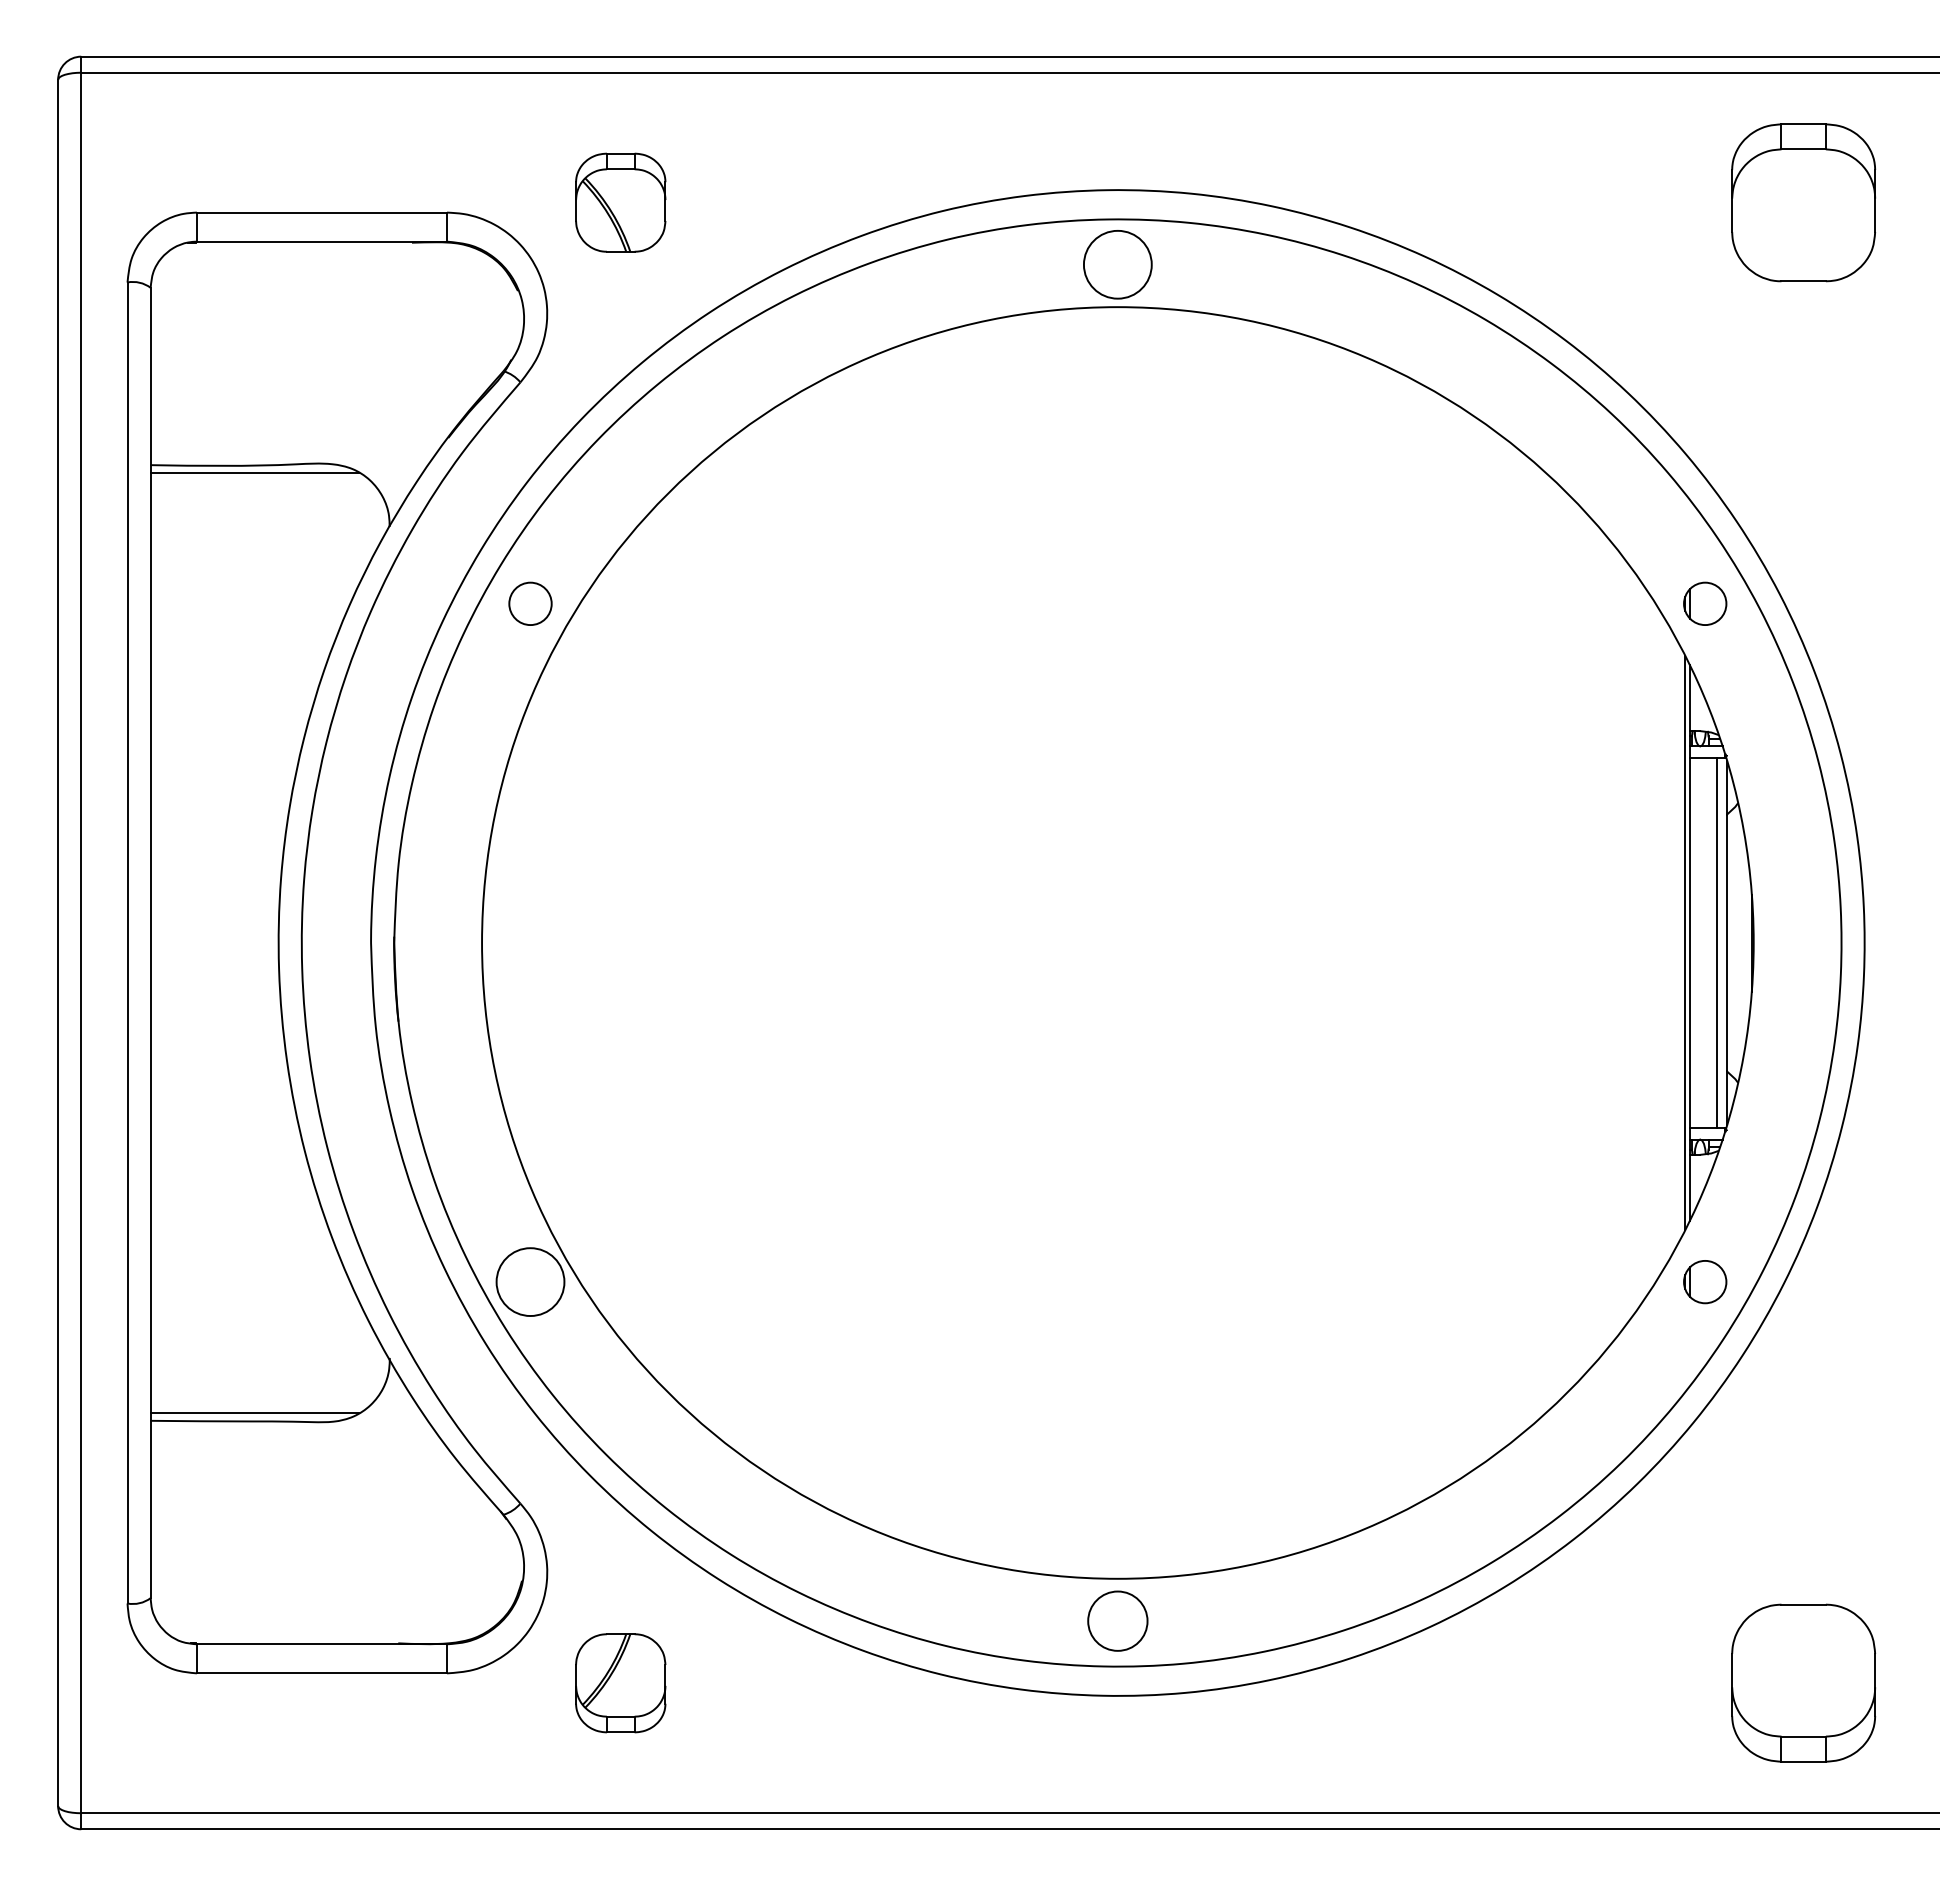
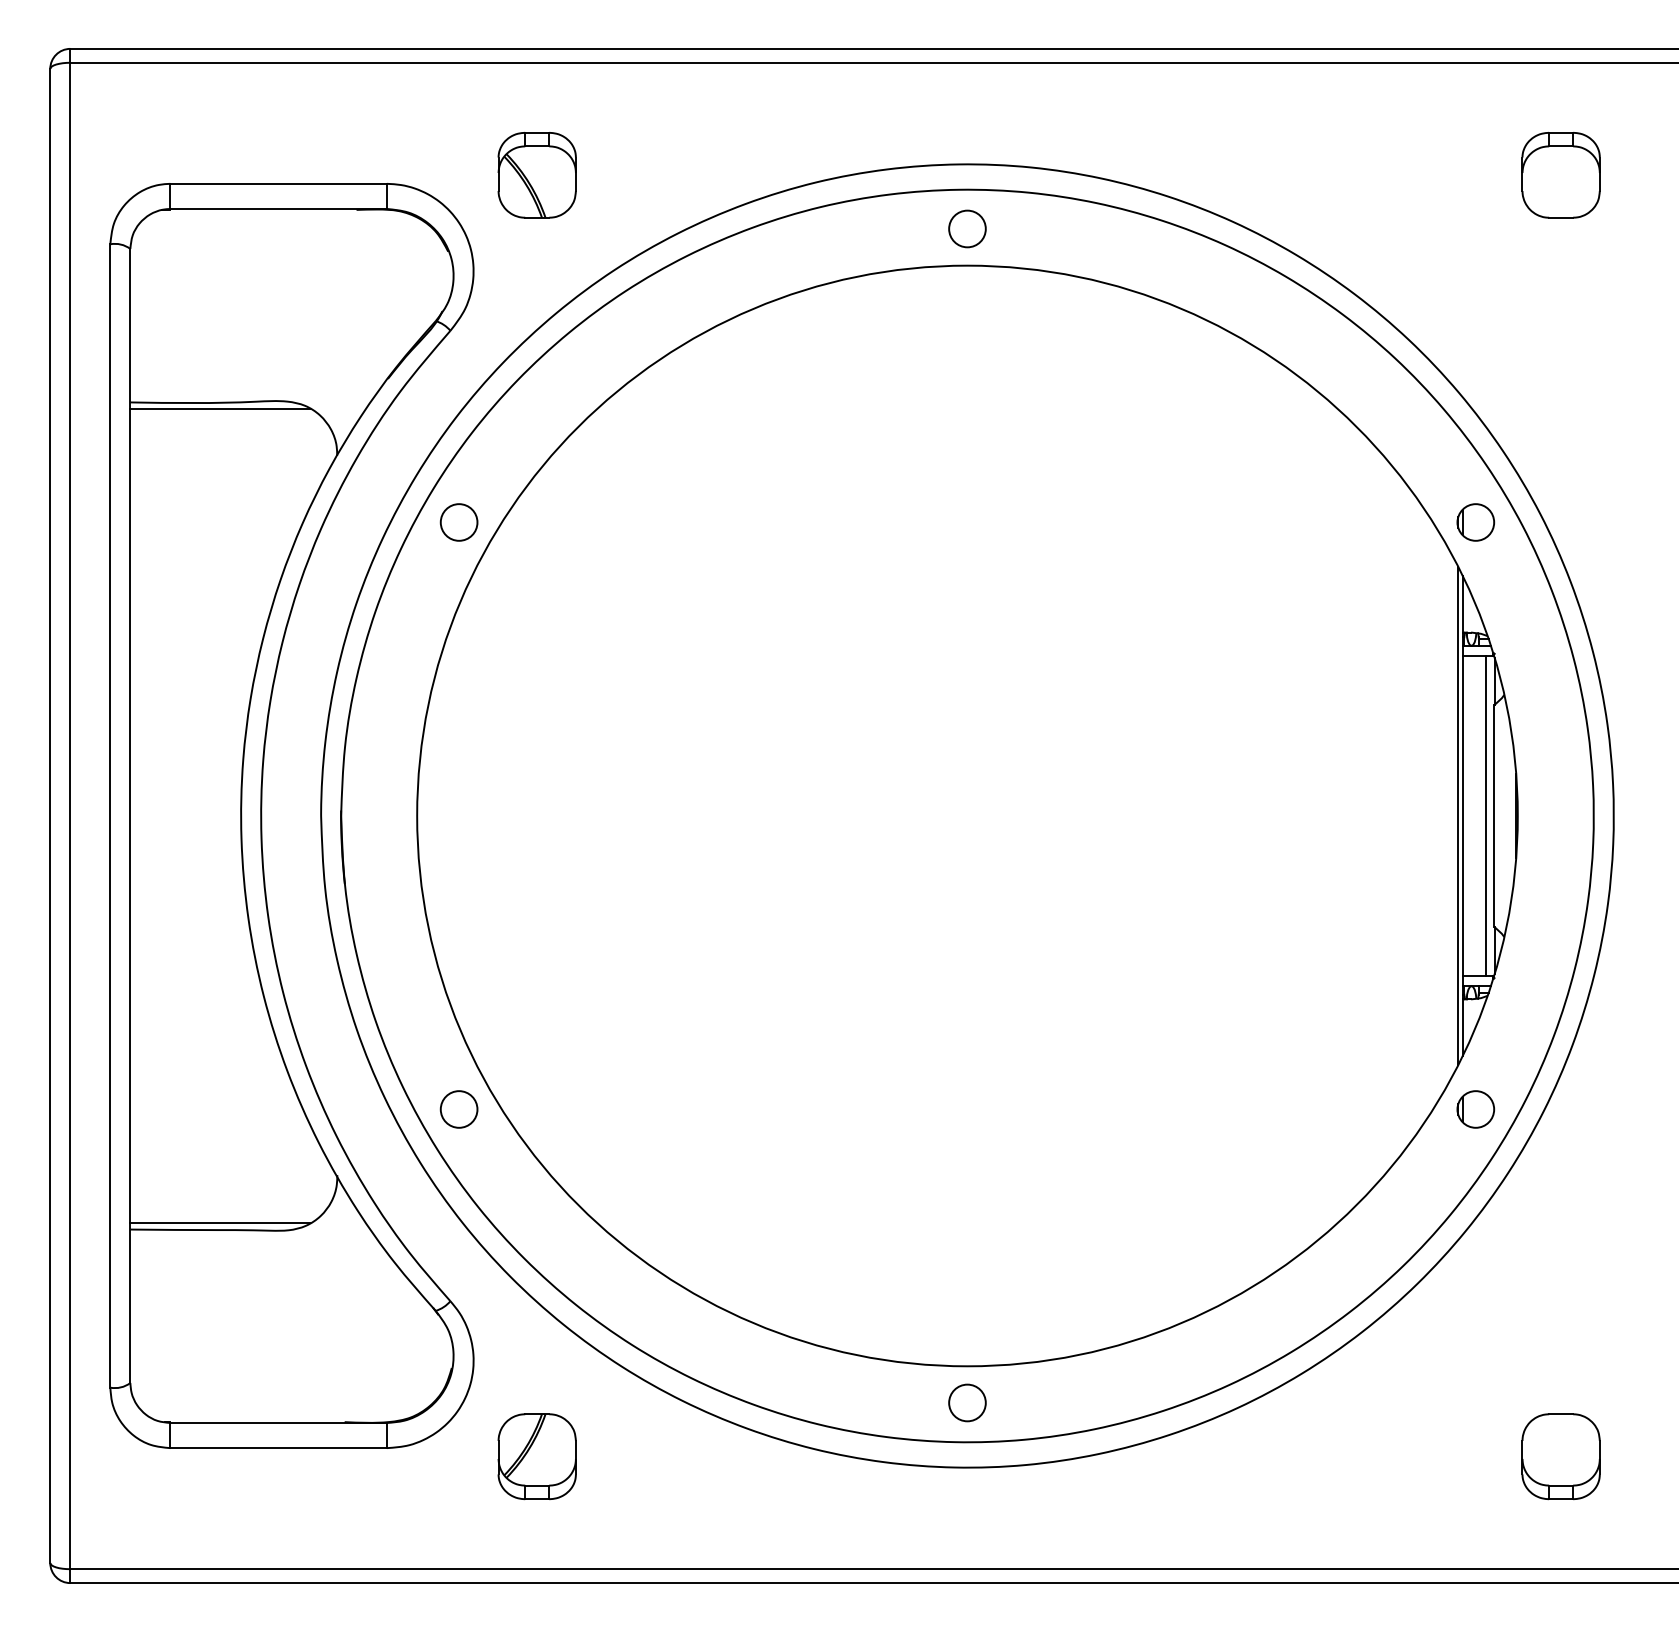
part: (1803, 202) -> (1560, 175), size x0.62
circle: (1117, 264) -> (967, 228), size x0.62
circle: (530, 1281) -> (459, 1108), size x0.62
circle: (1117, 1621) -> (967, 1403), size x0.71
part: (1803, 1683) -> (1560, 1456), size x0.62

